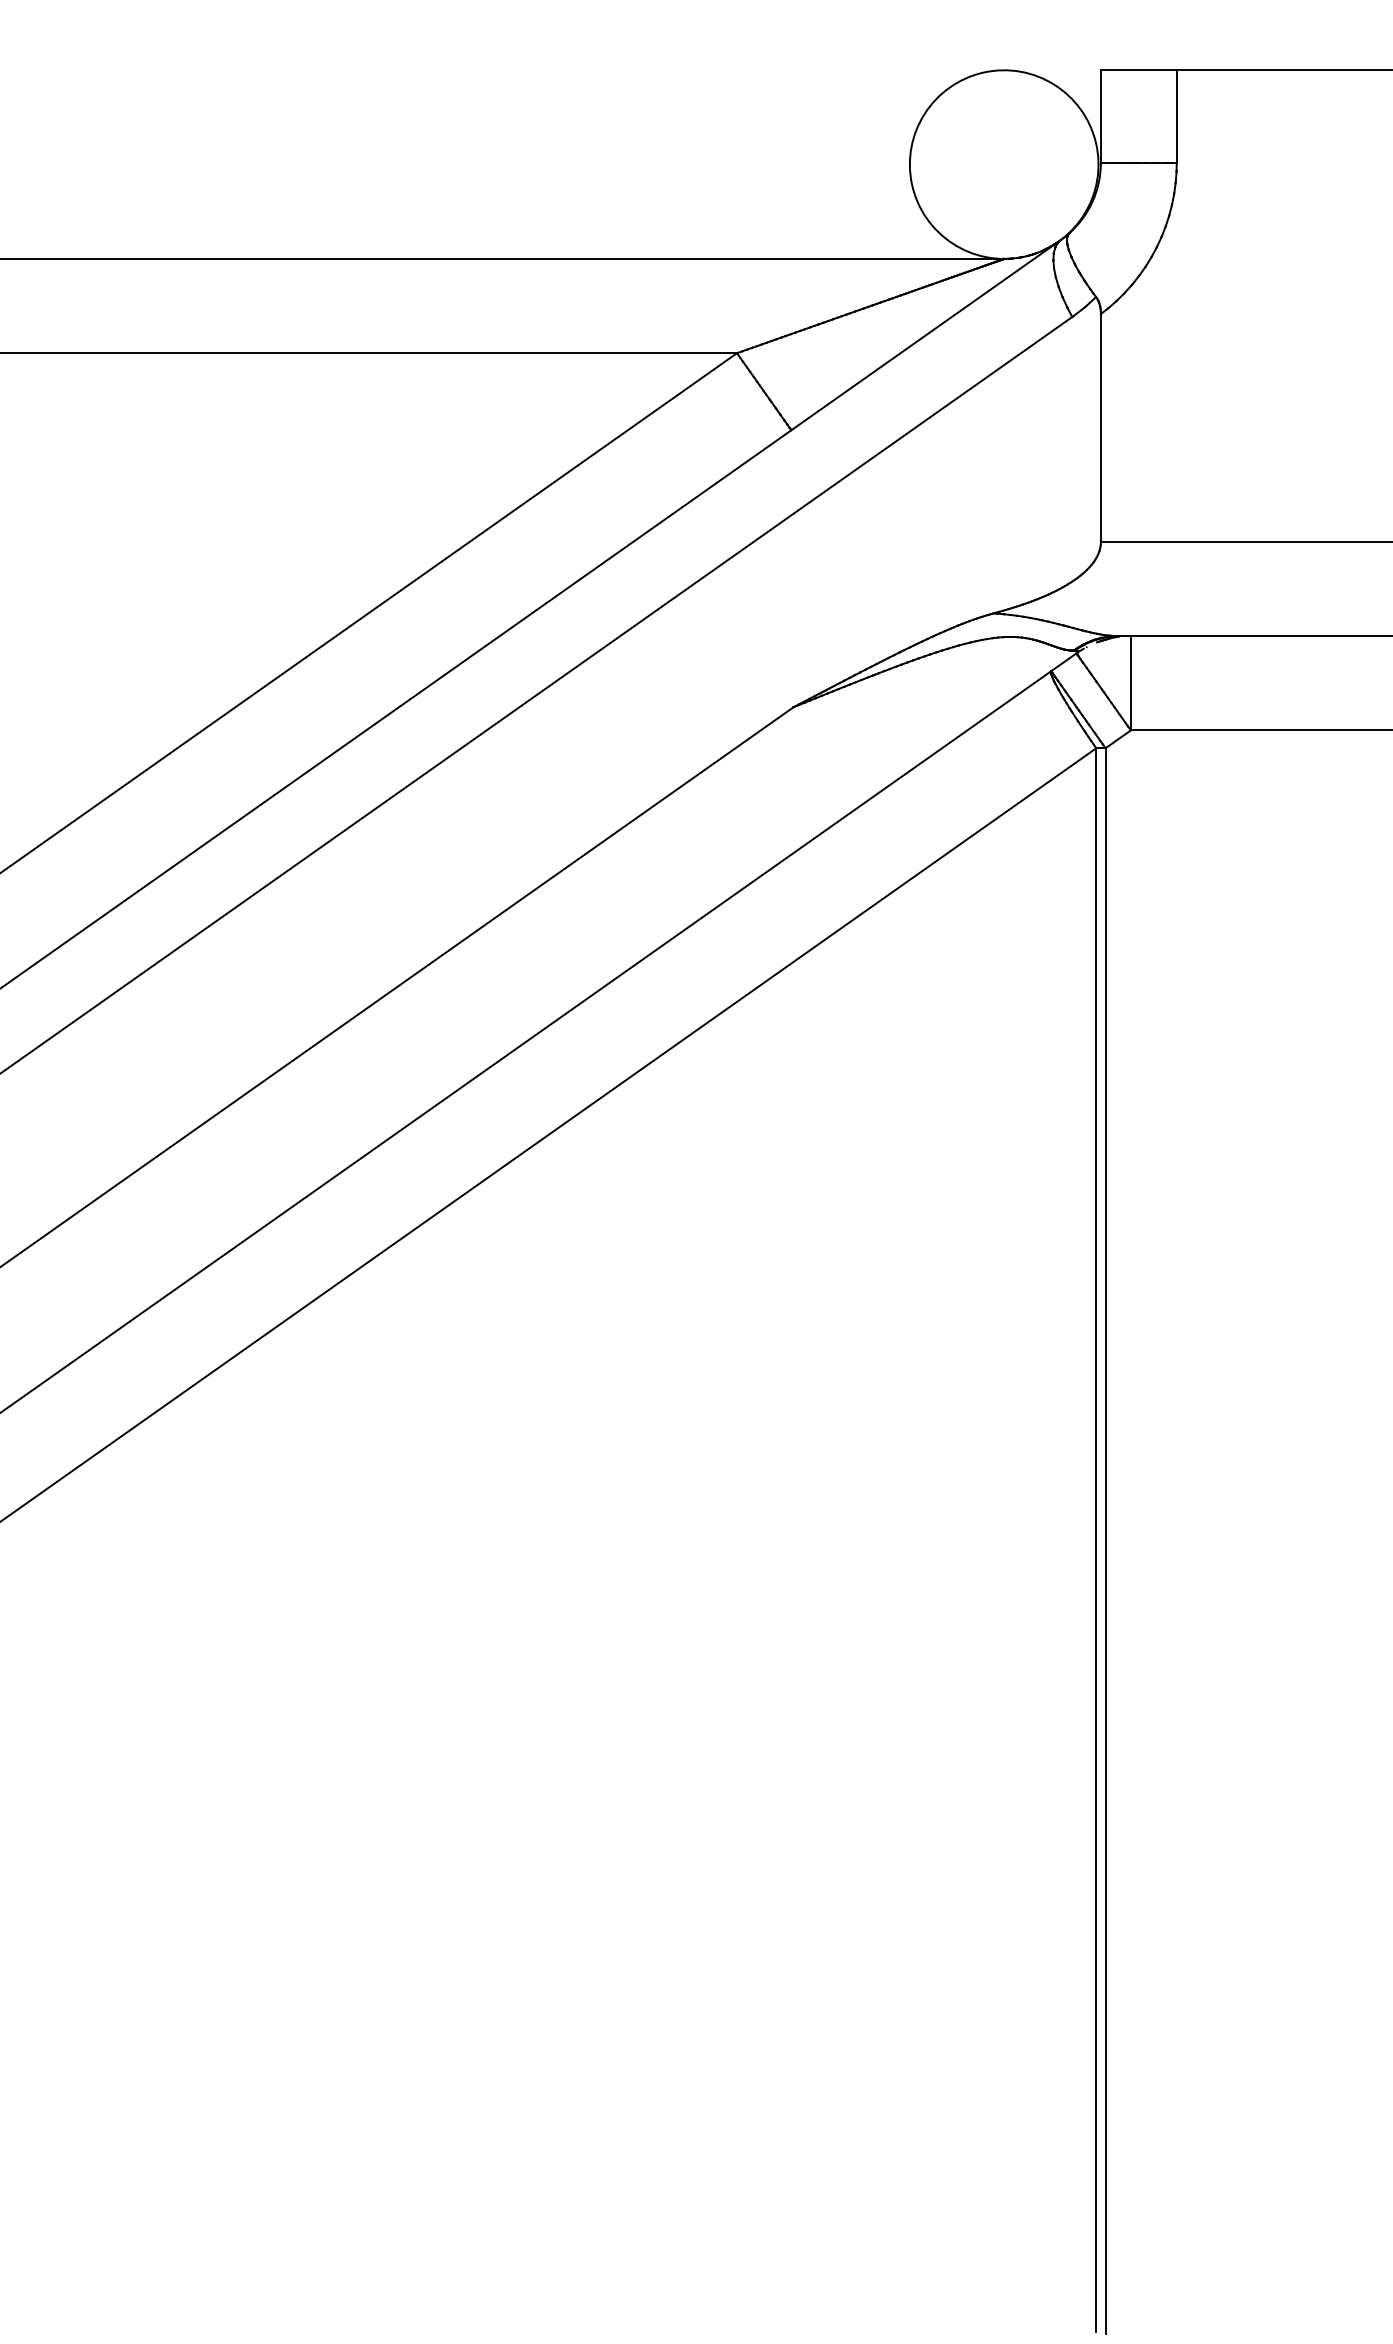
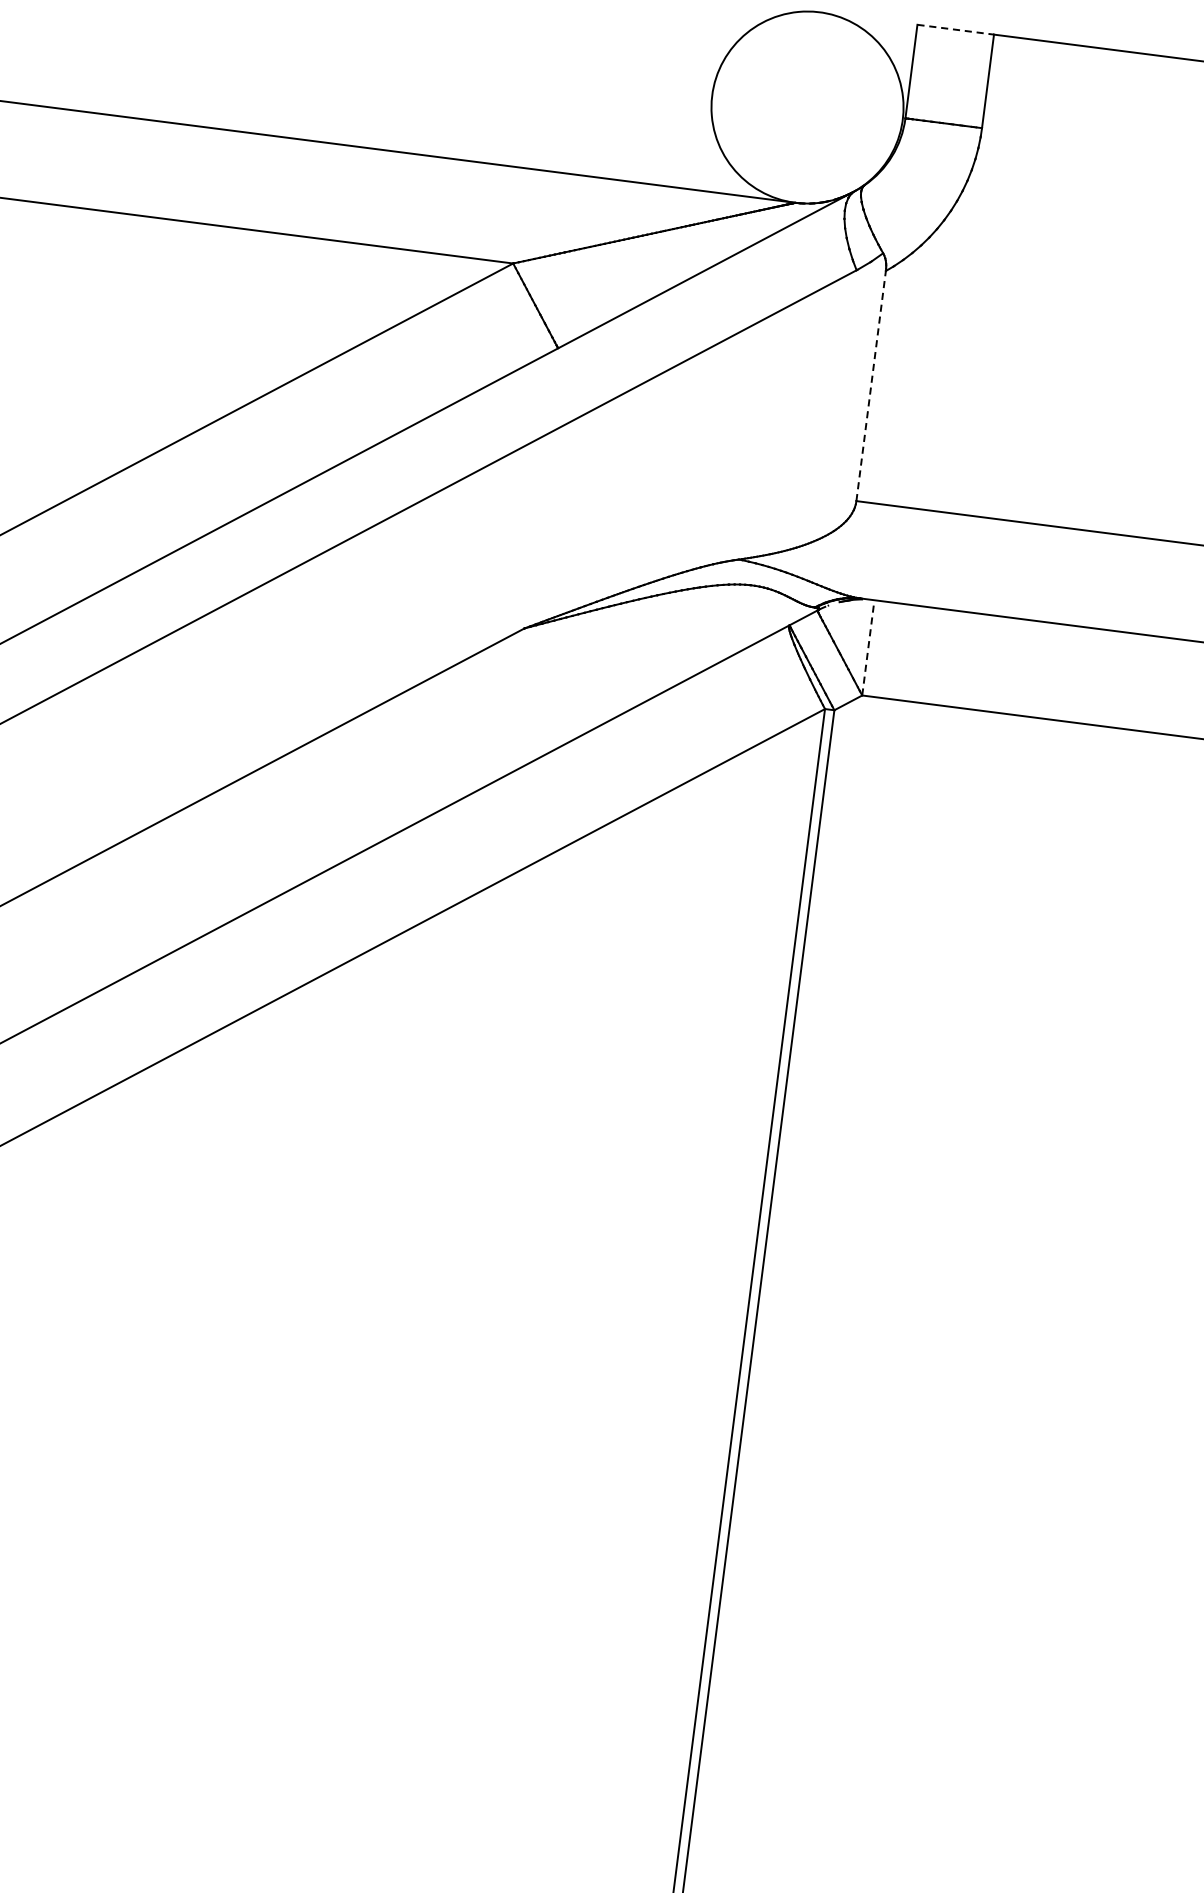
line: (1138, 70) -> (955, 29), solid -> dashed
line: (1100, 427) -> (870, 385), solid -> dashed
line: (1130, 682) -> (868, 647), solid -> dashed

